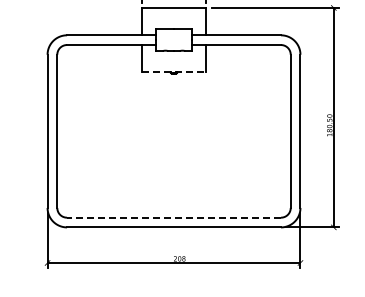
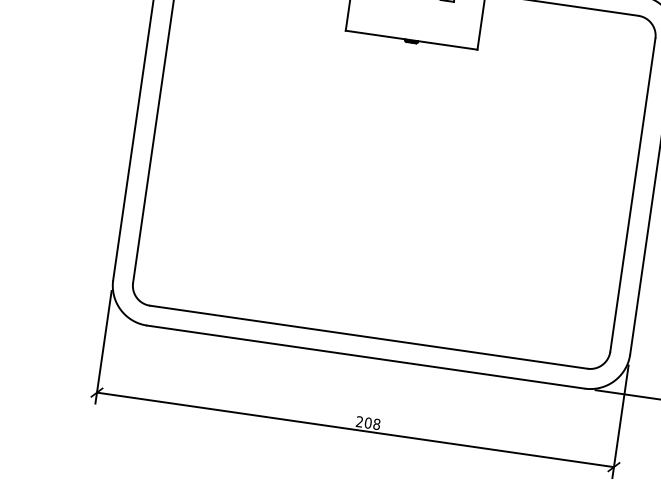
line: (174, 72) -> (412, 40), dashed -> solid
line: (174, 217) -> (369, 336), dashed -> solid

